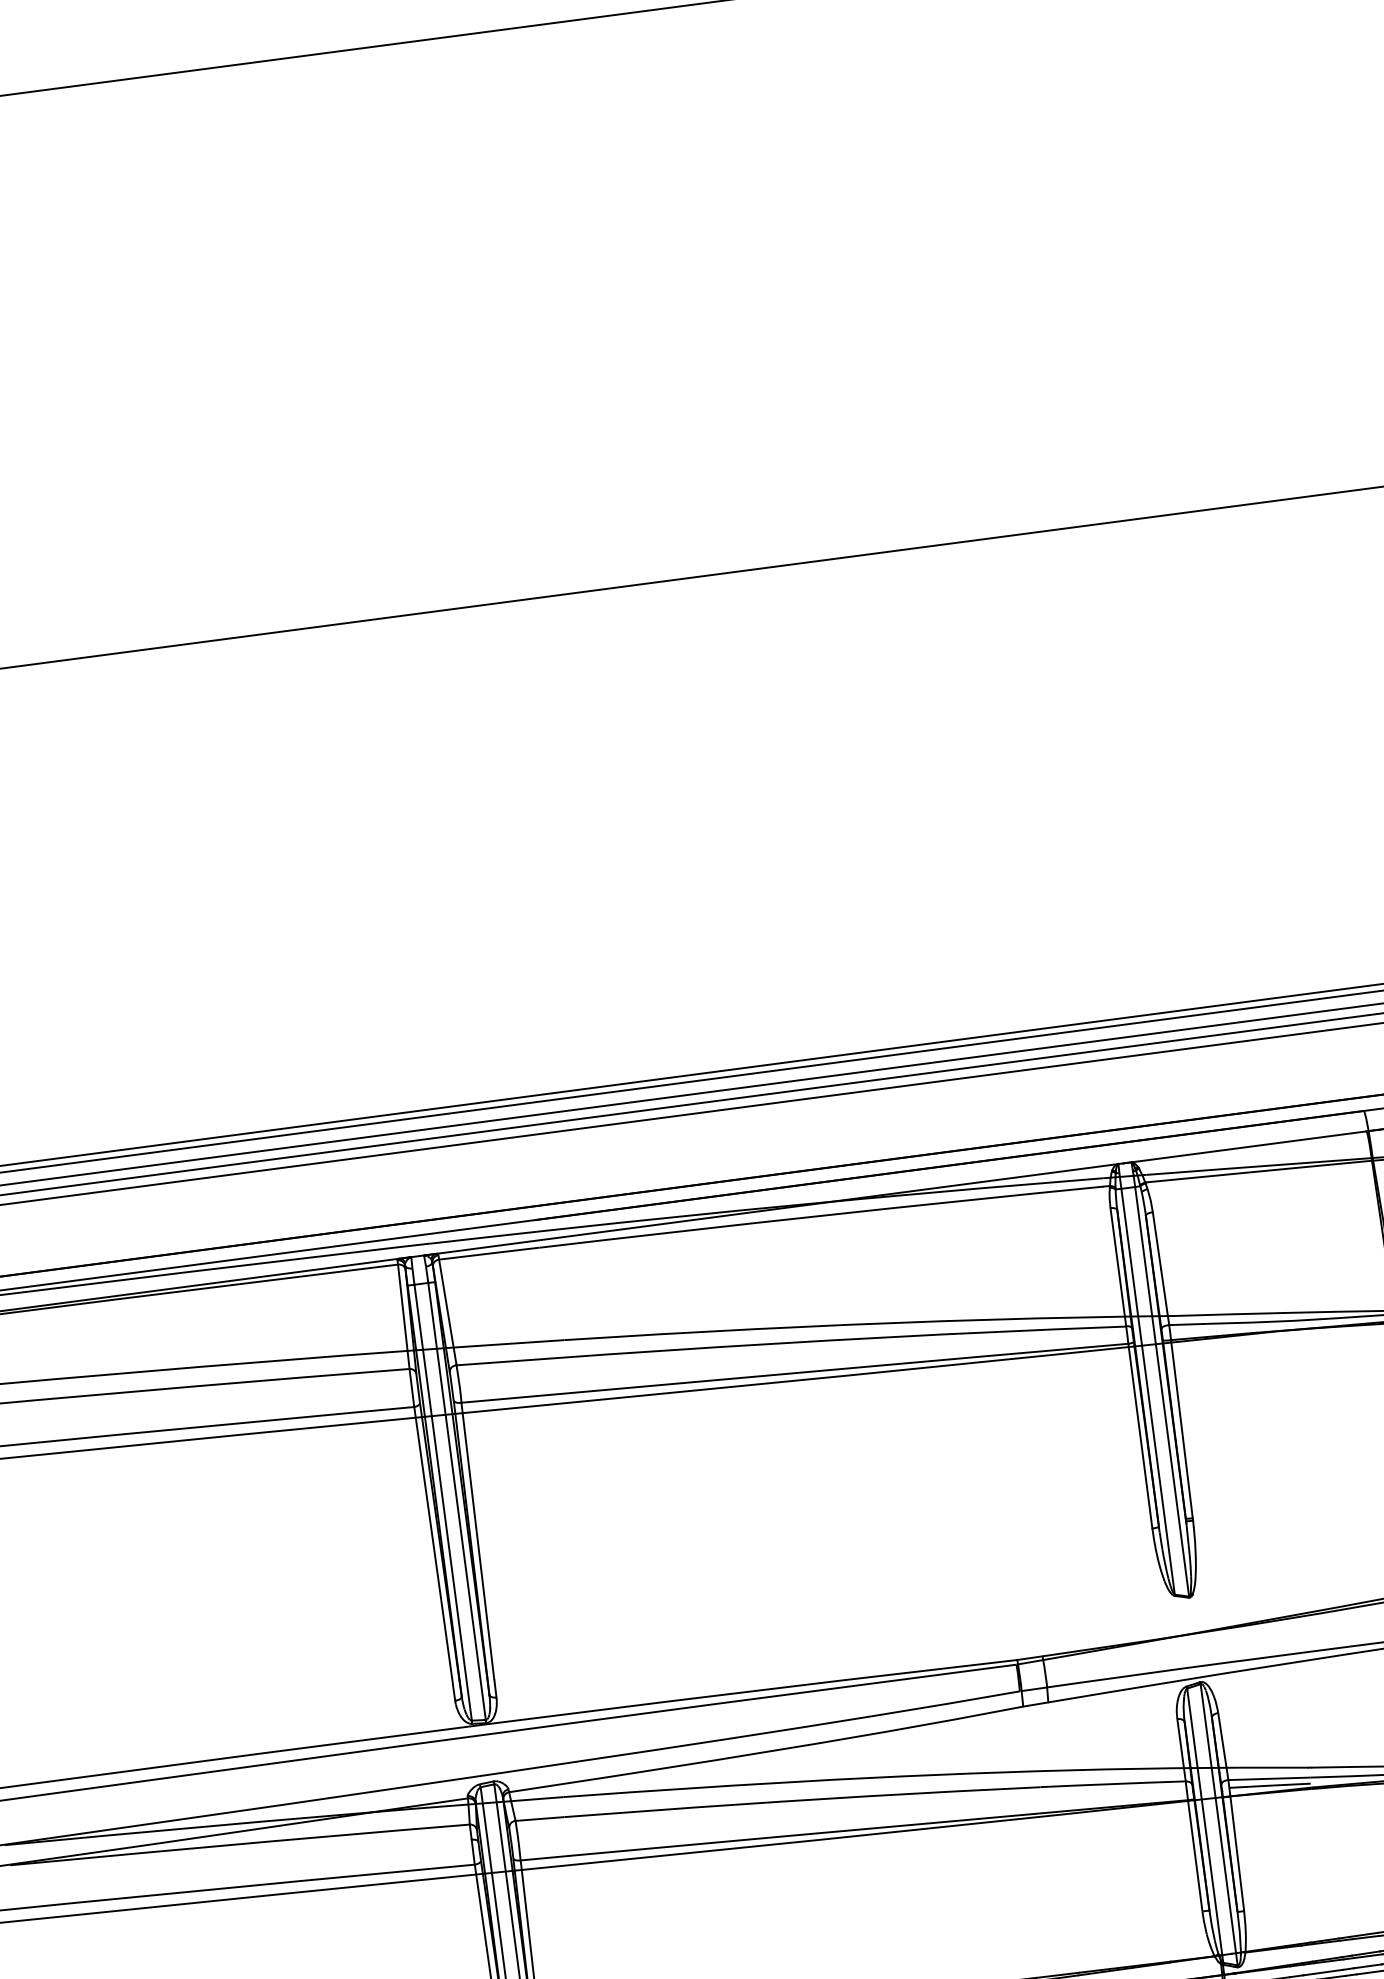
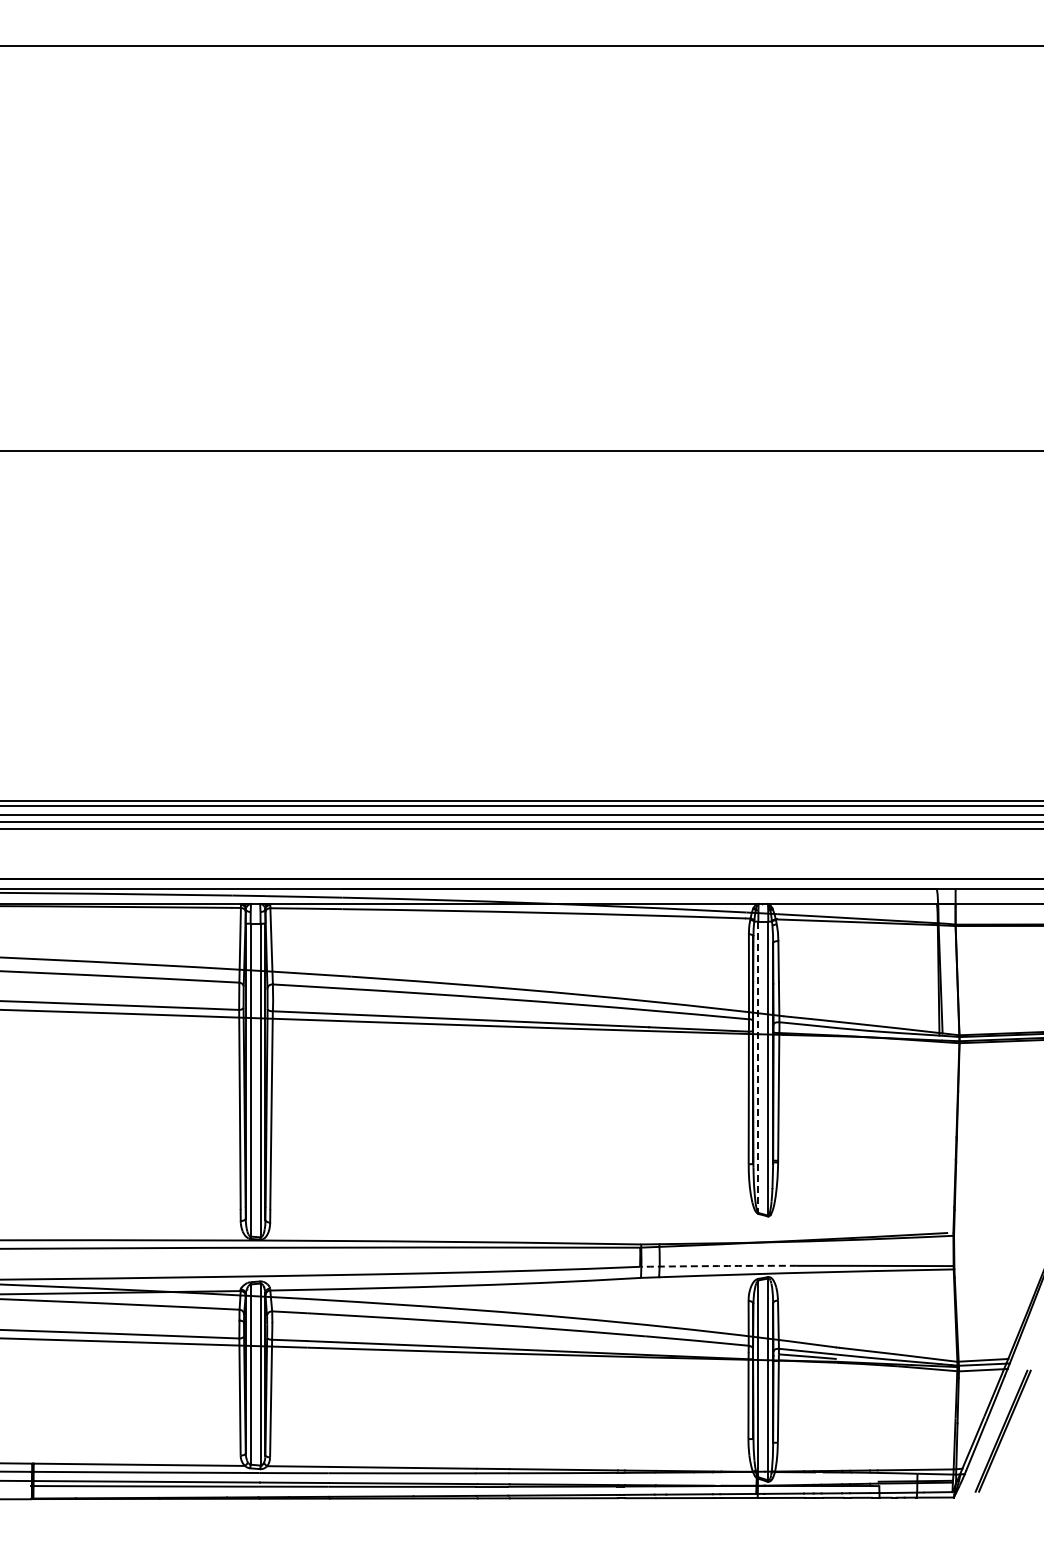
line: (1148, 1391) -> (758, 1067), solid -> dashed
arc: (1129, 1676) -> (718, 1266), solid -> dashed

